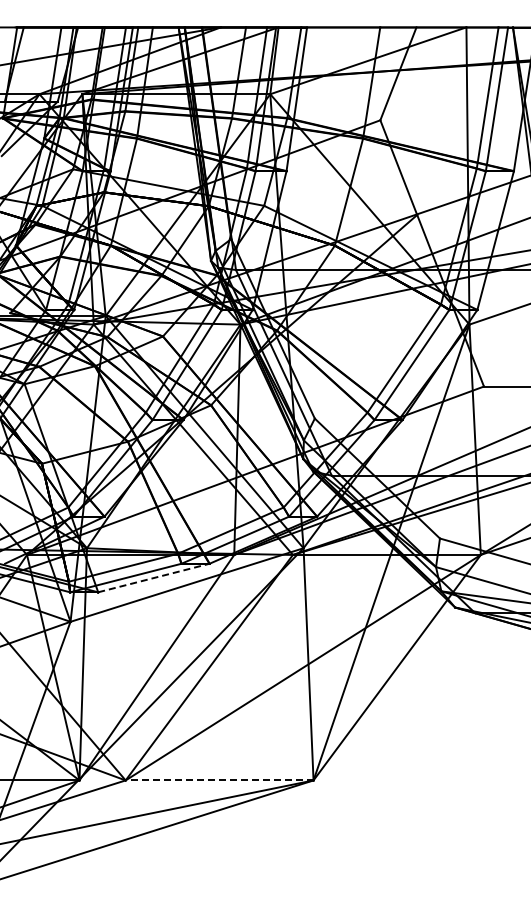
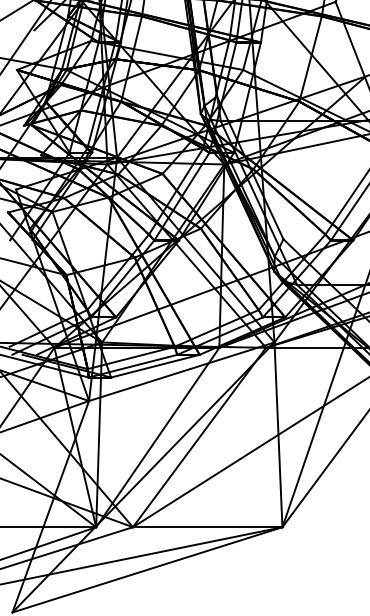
line: (154, 577) -> (155, 365), dashed -> solid
line: (219, 780) -> (207, 527), dashed -> solid

